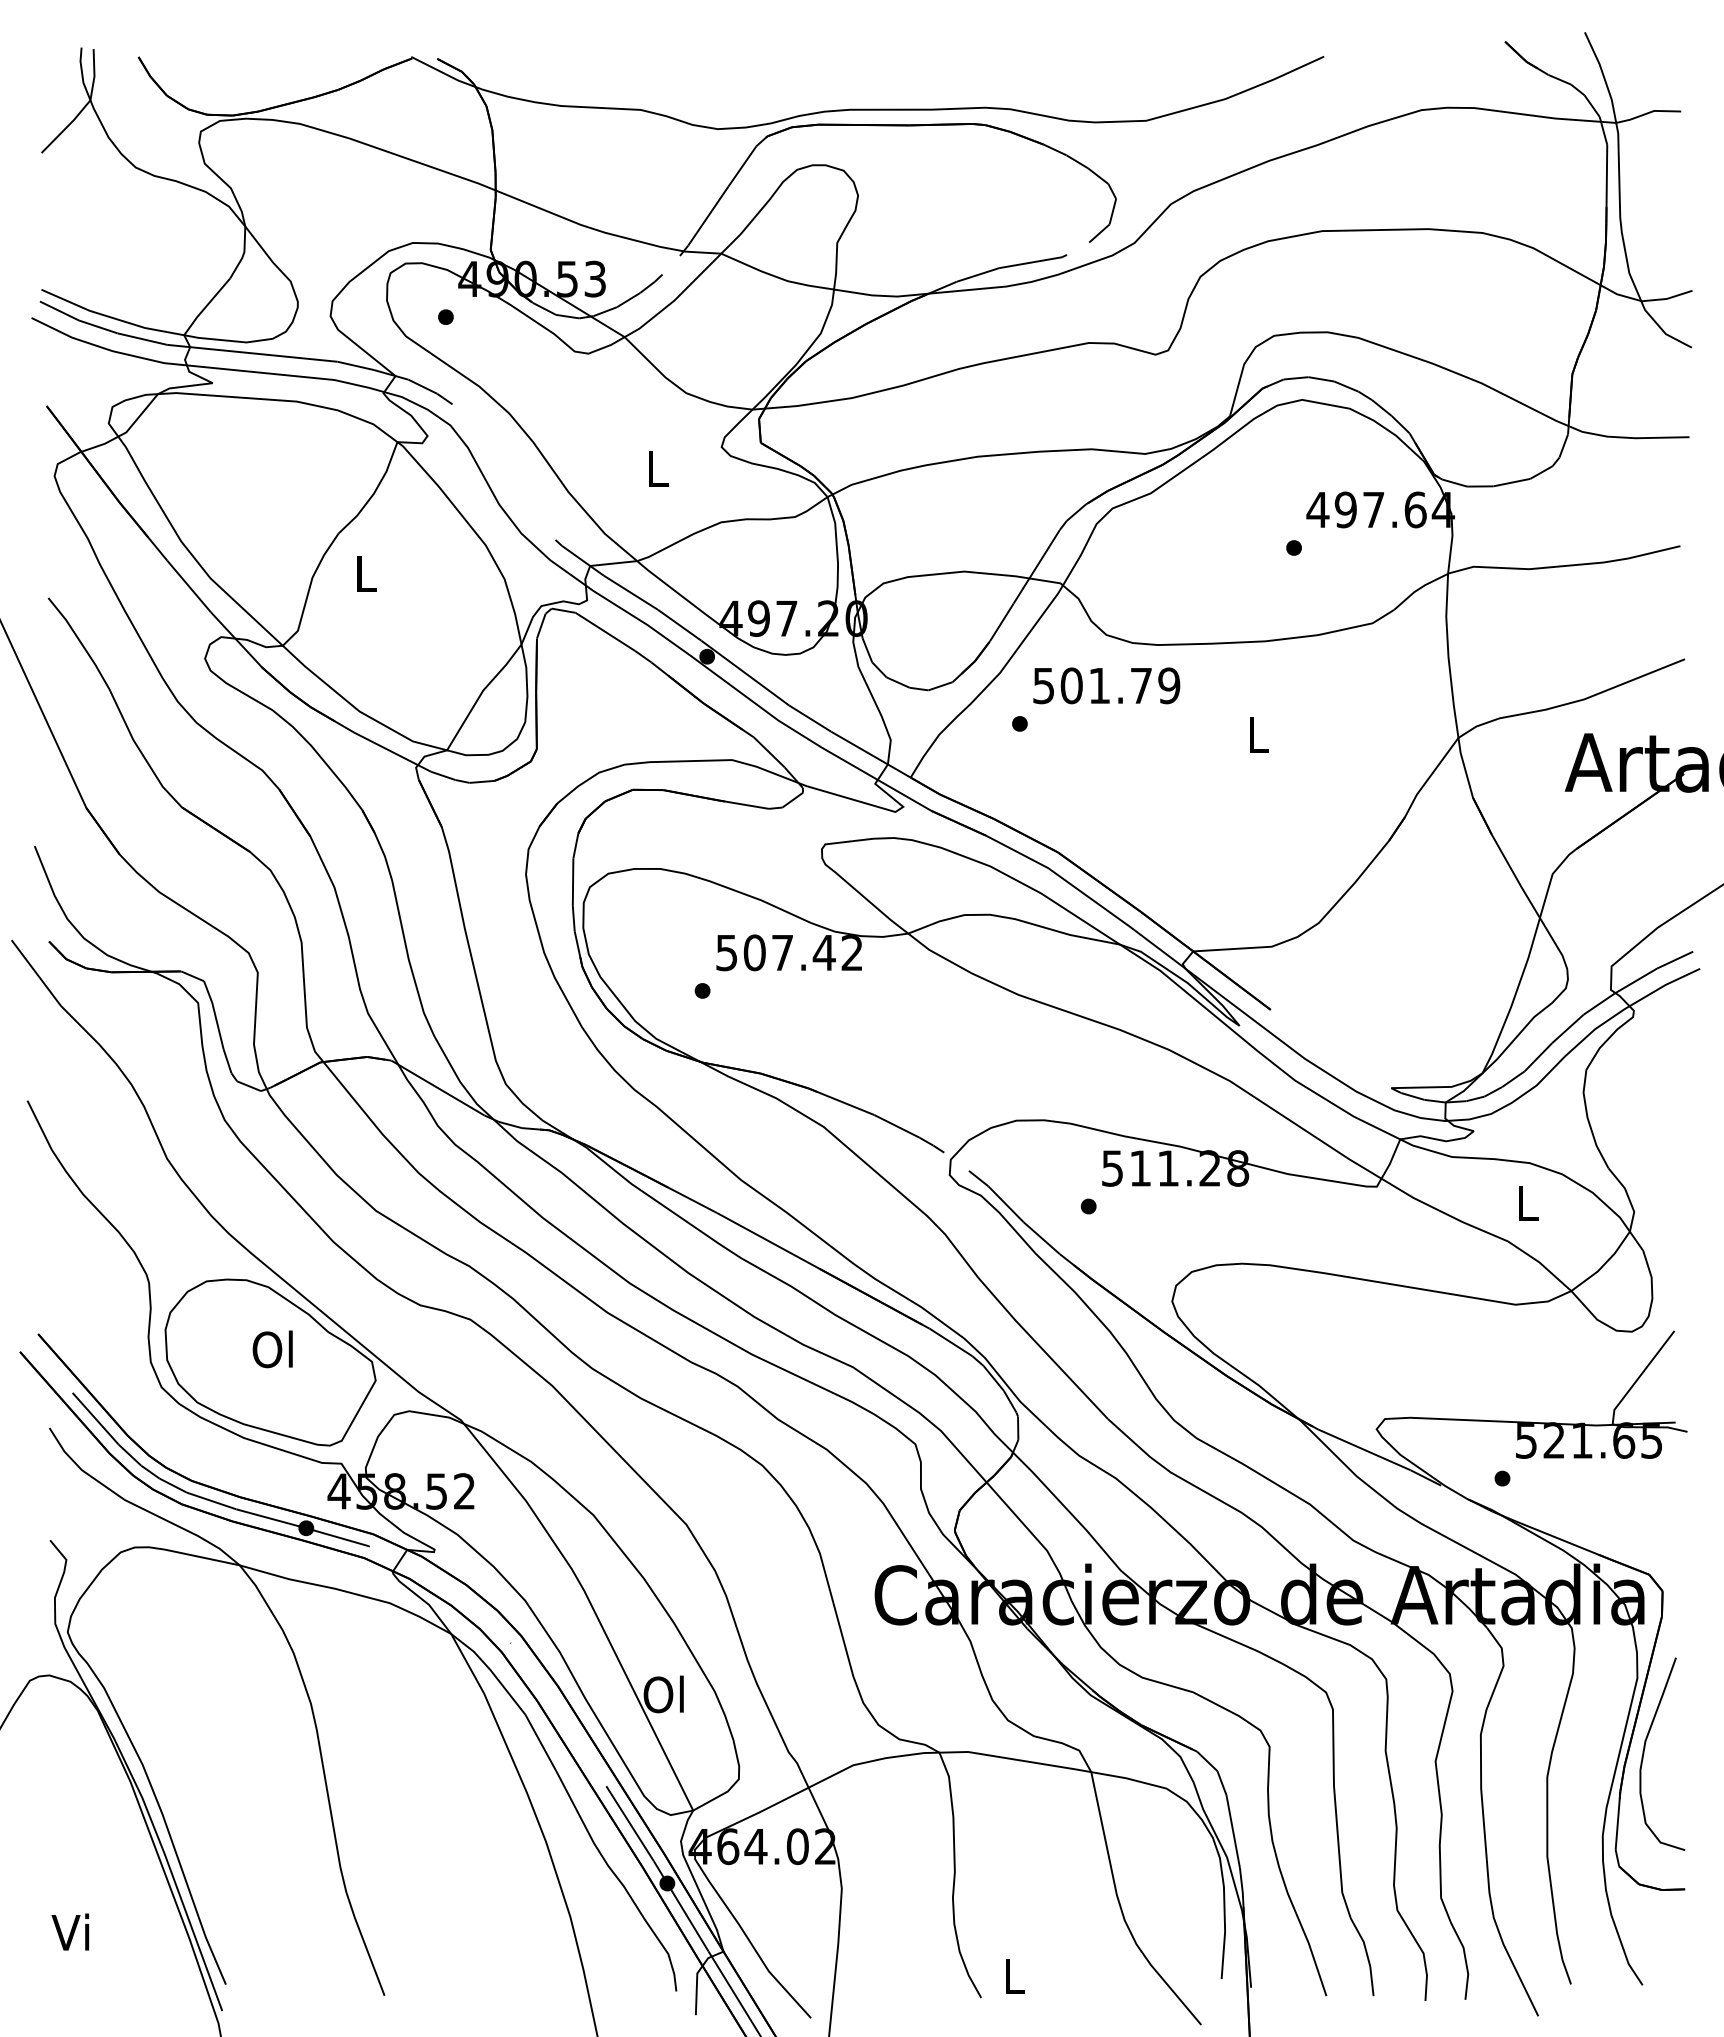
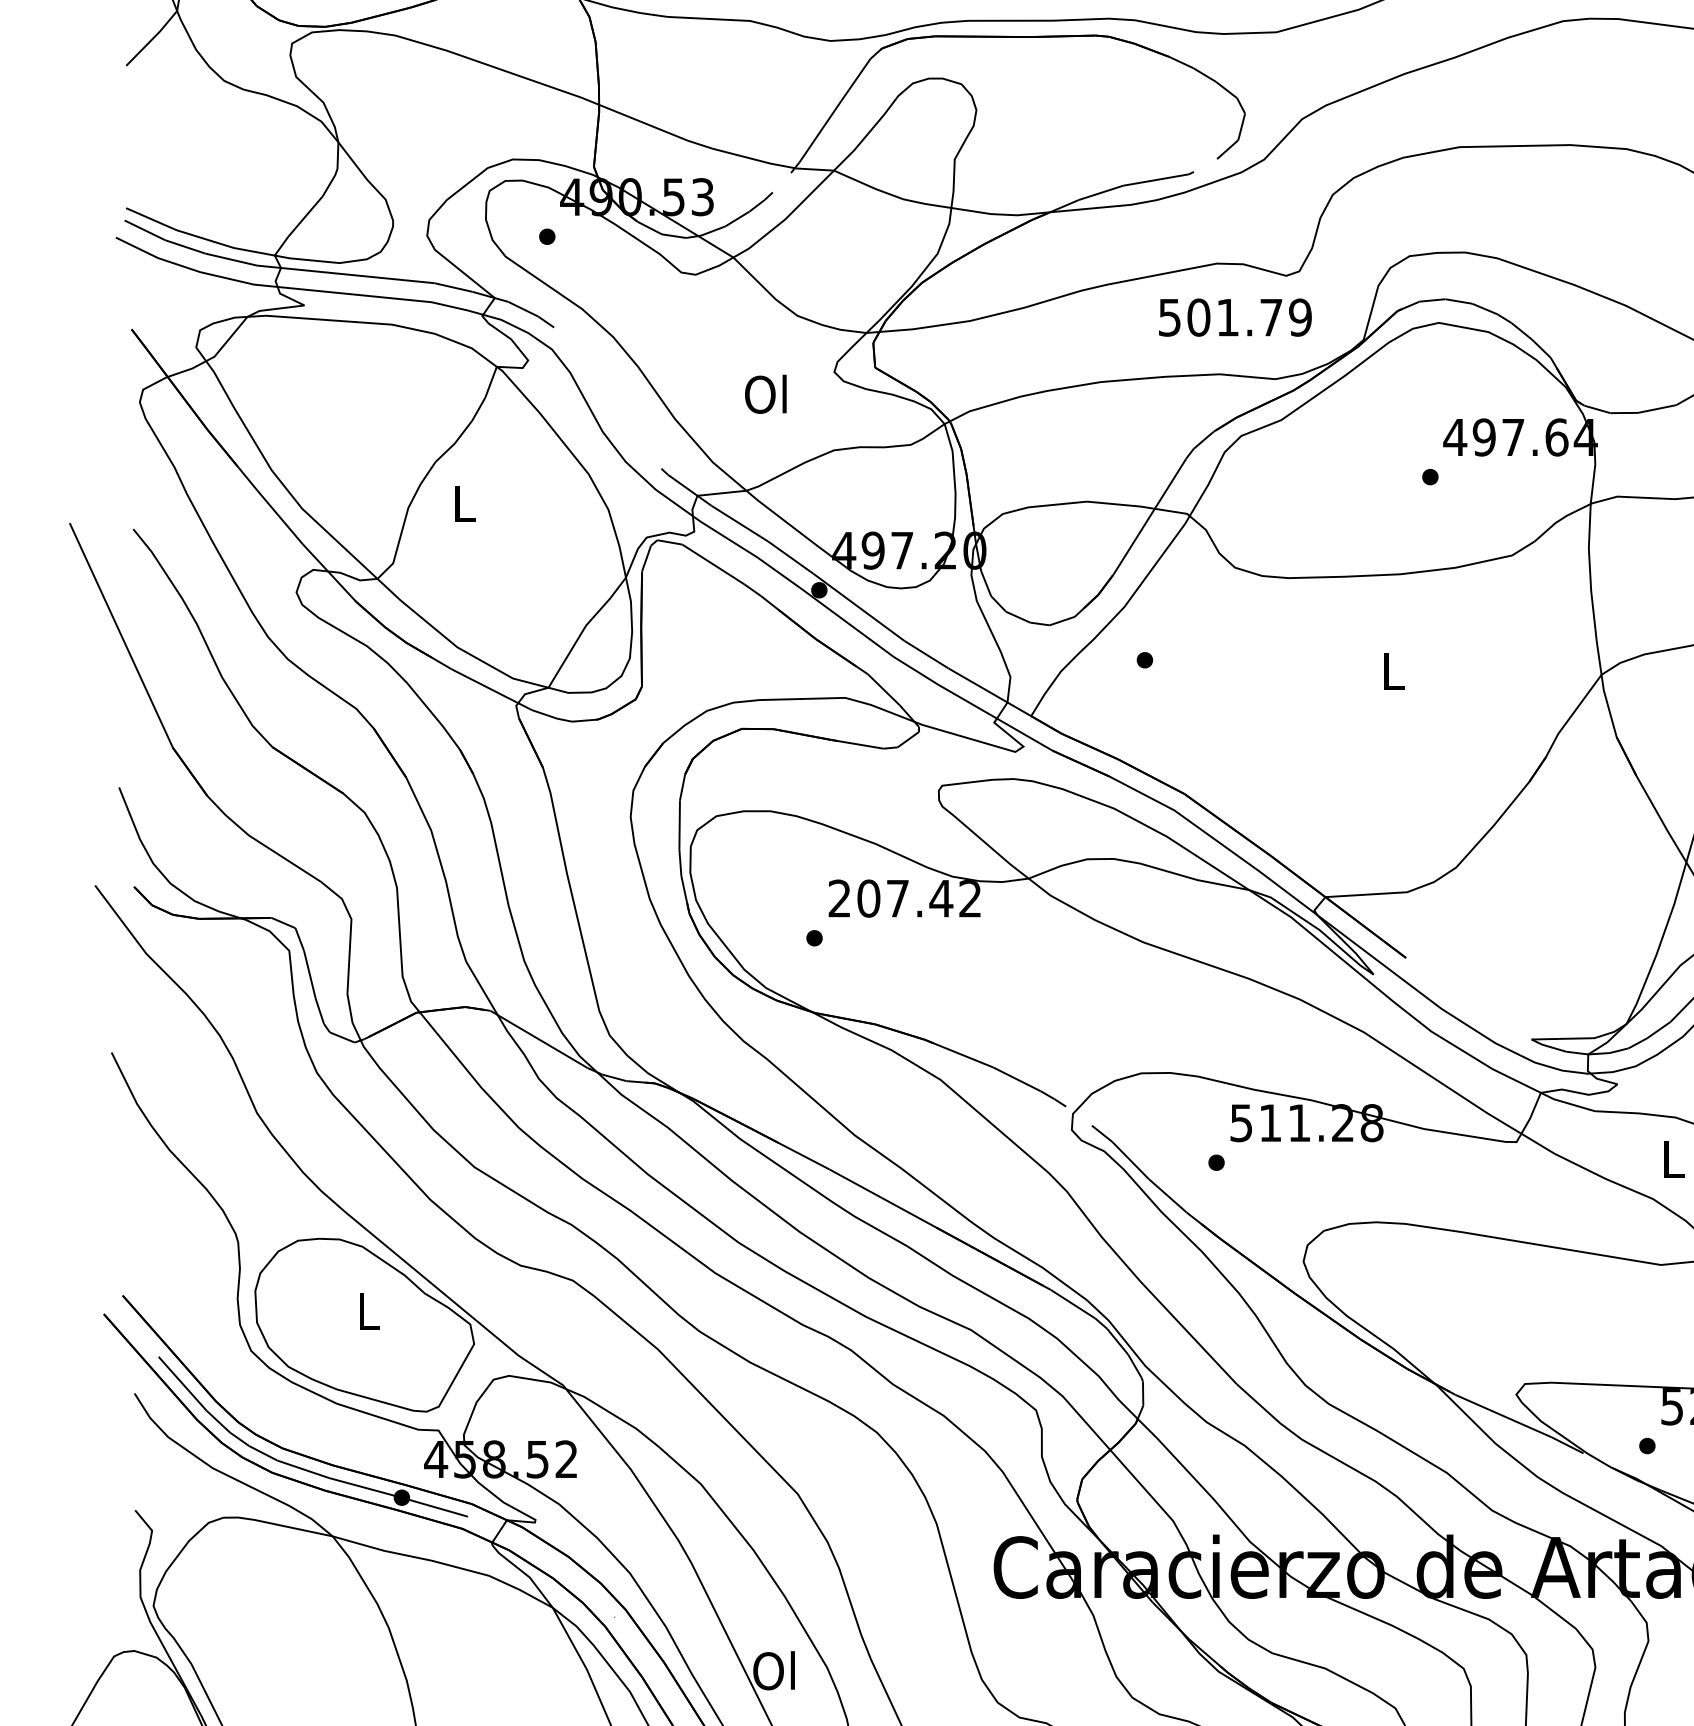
text: (655, 468) -> (765, 394), L -> Ol
text: (1106, 685) -> (1235, 317), moved
text: (726, 952) -> (839, 898), 507.42 -> 207.42
text: (272, 1349) -> (366, 1311), Ol -> L

